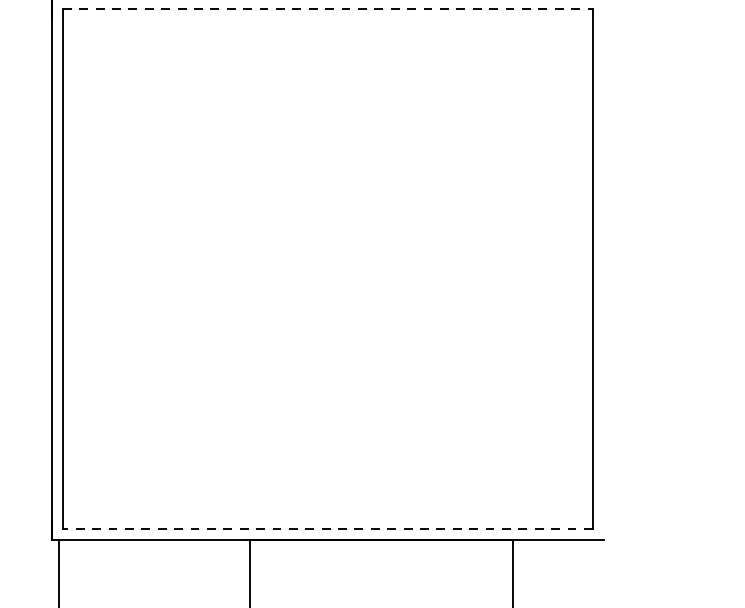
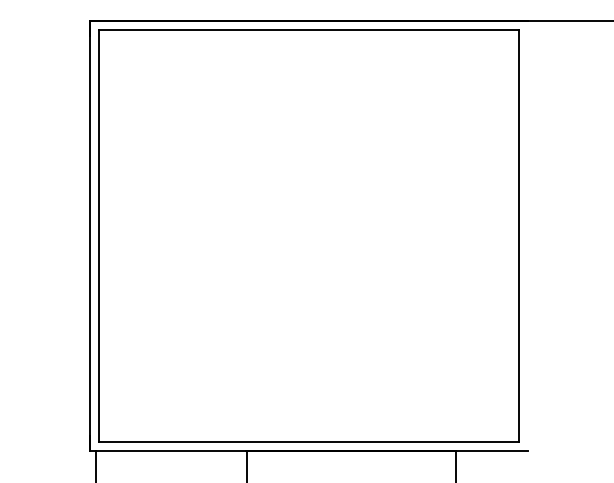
line: (328, 9) -> (309, 29), dashed -> solid
line: (326, 528) -> (308, 441), dashed -> solid

